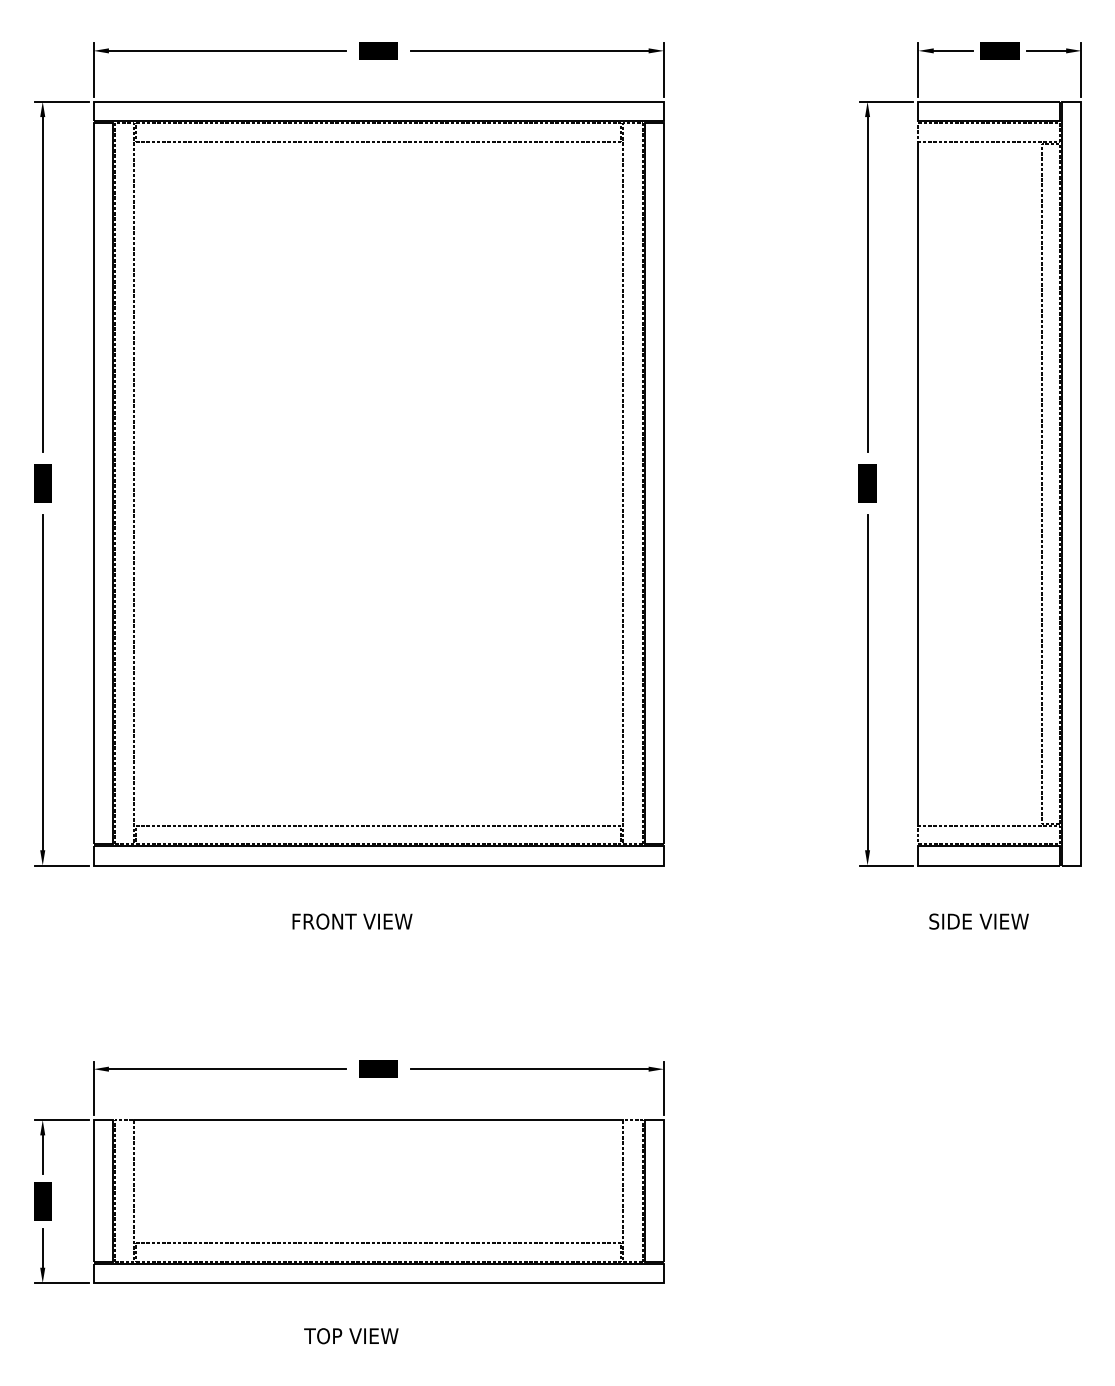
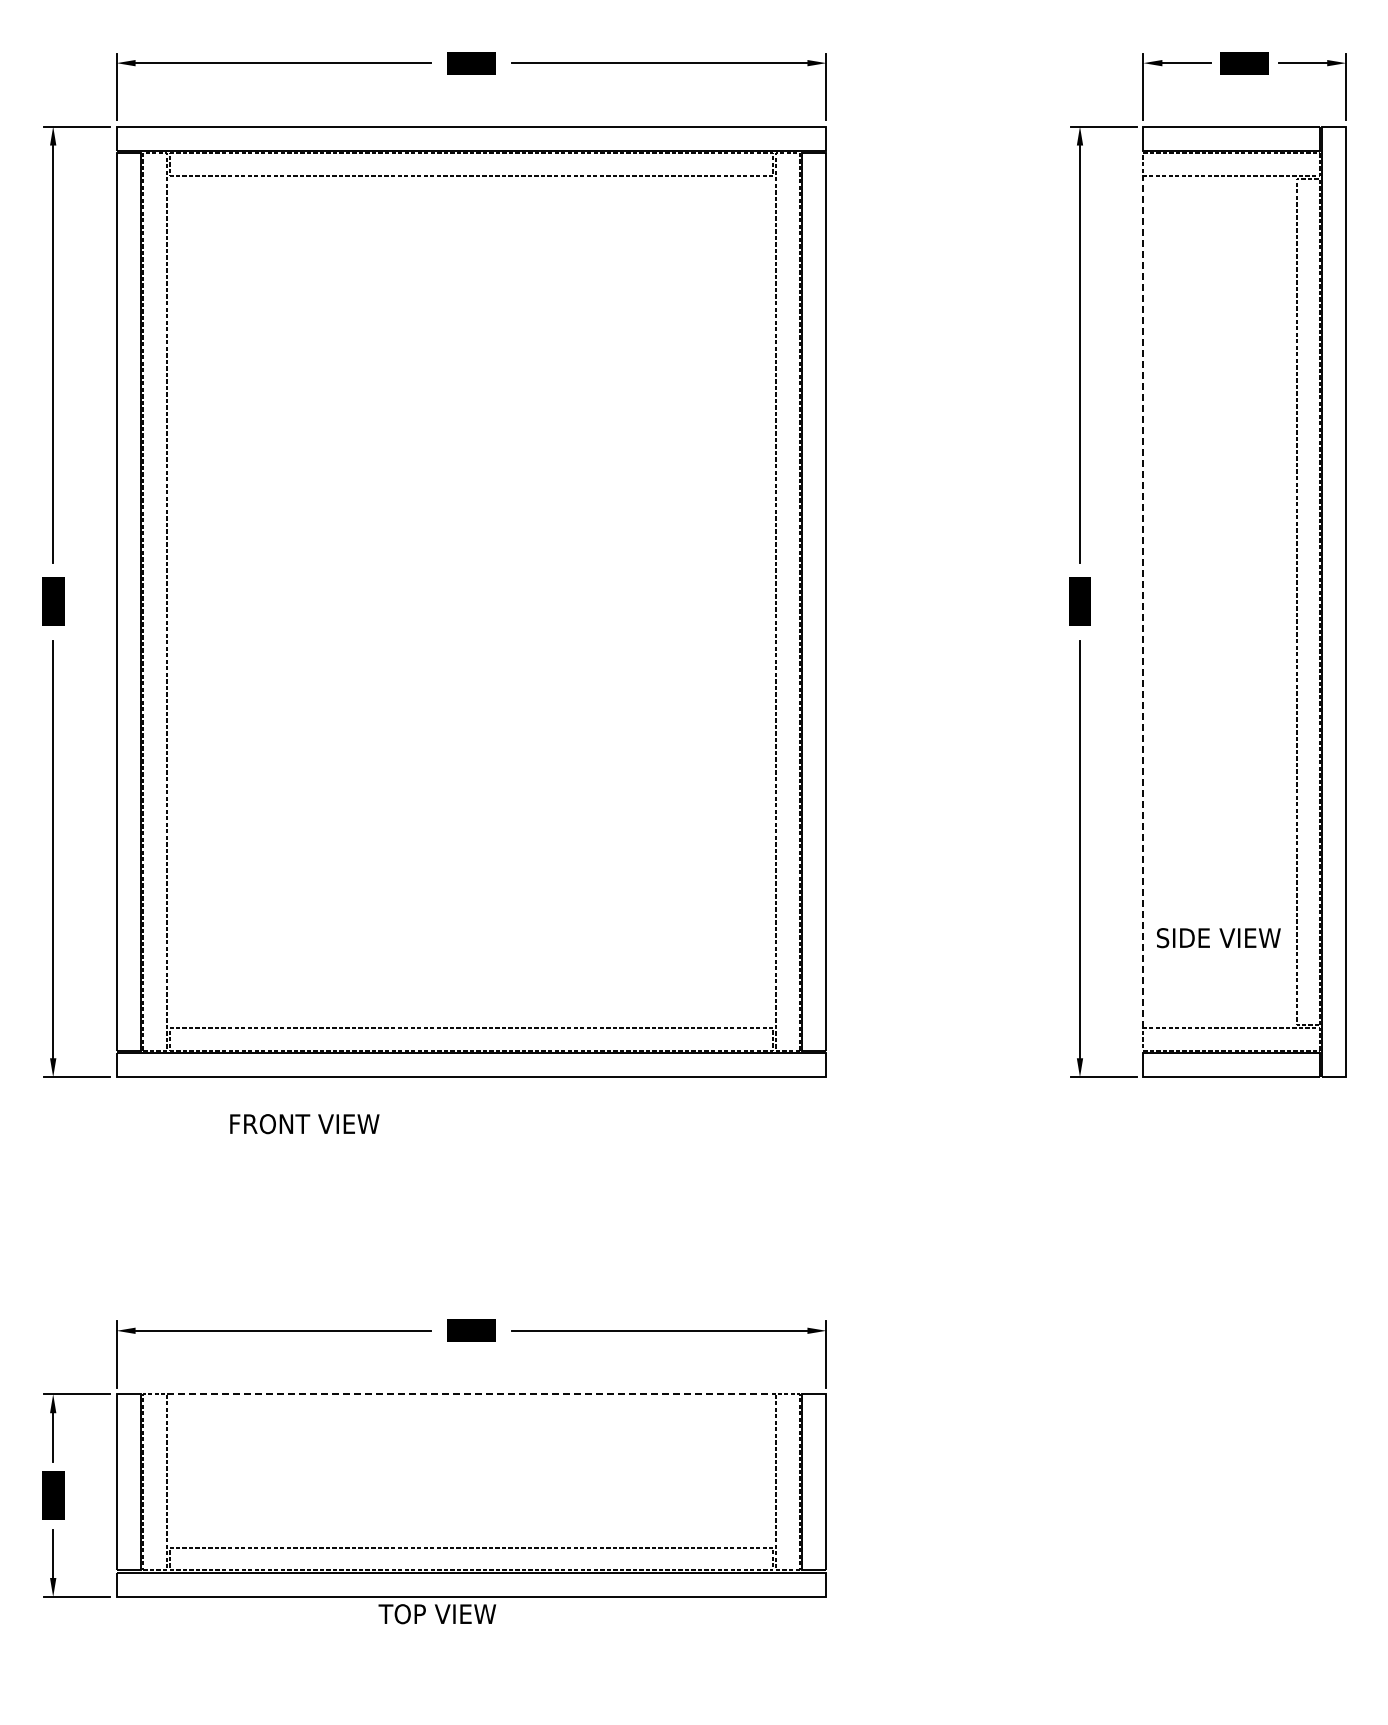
line: (918, 483) -> (1143, 601), solid -> dashed
text: (352, 921) -> (304, 1124), moved
text: (978, 921) -> (1218, 938), moved
line: (379, 1120) -> (472, 1394), solid -> dashed
text: (351, 1336) -> (437, 1614), moved

